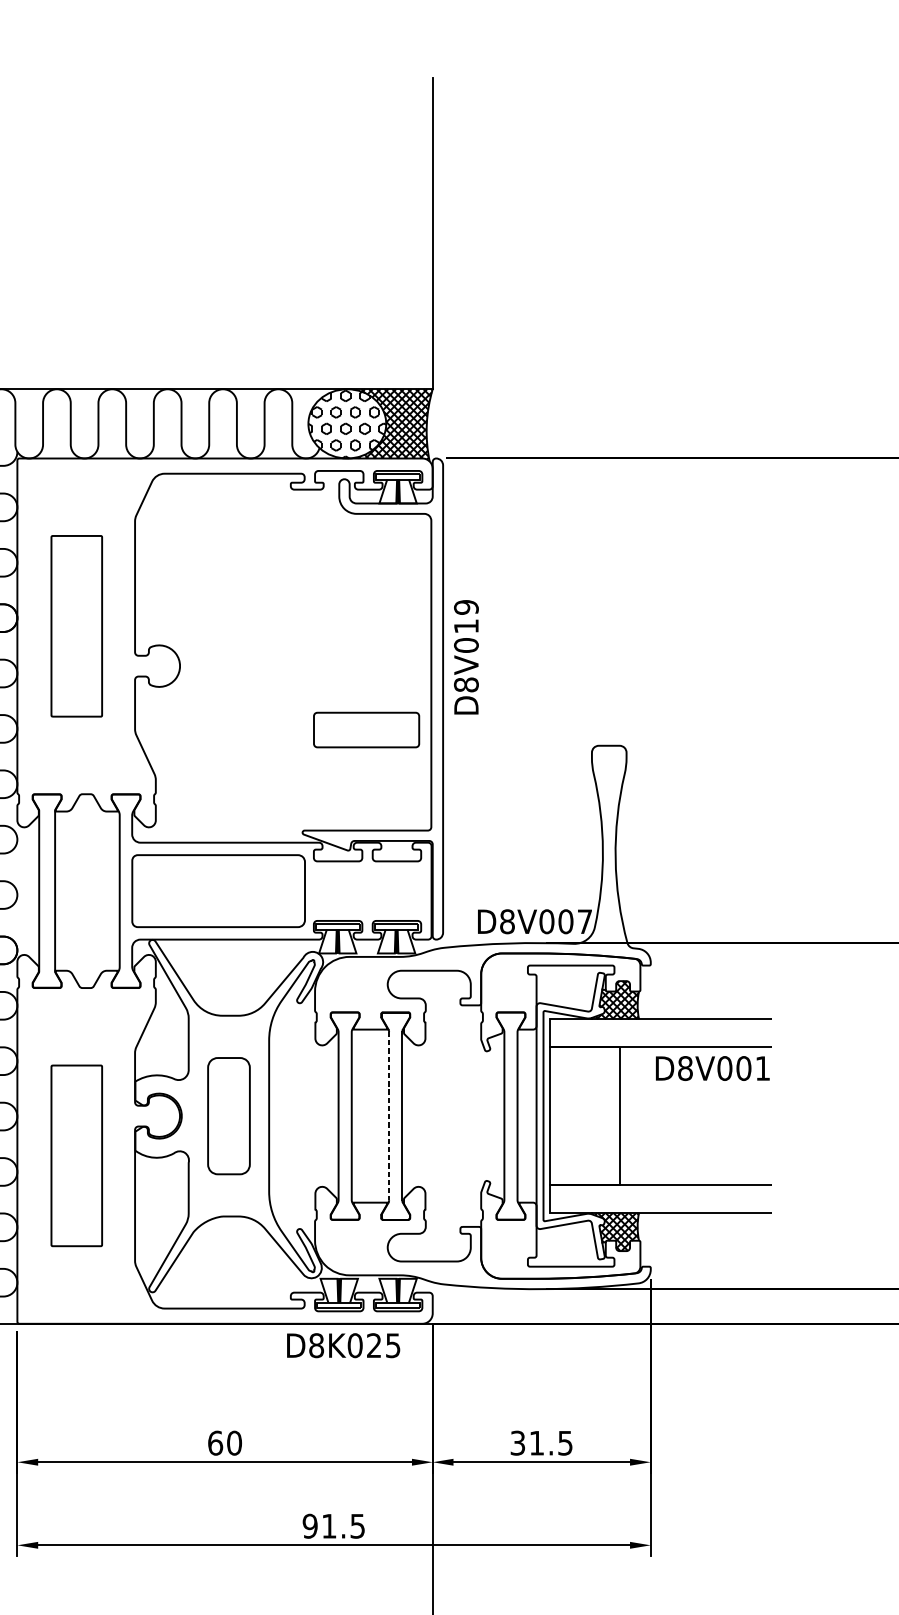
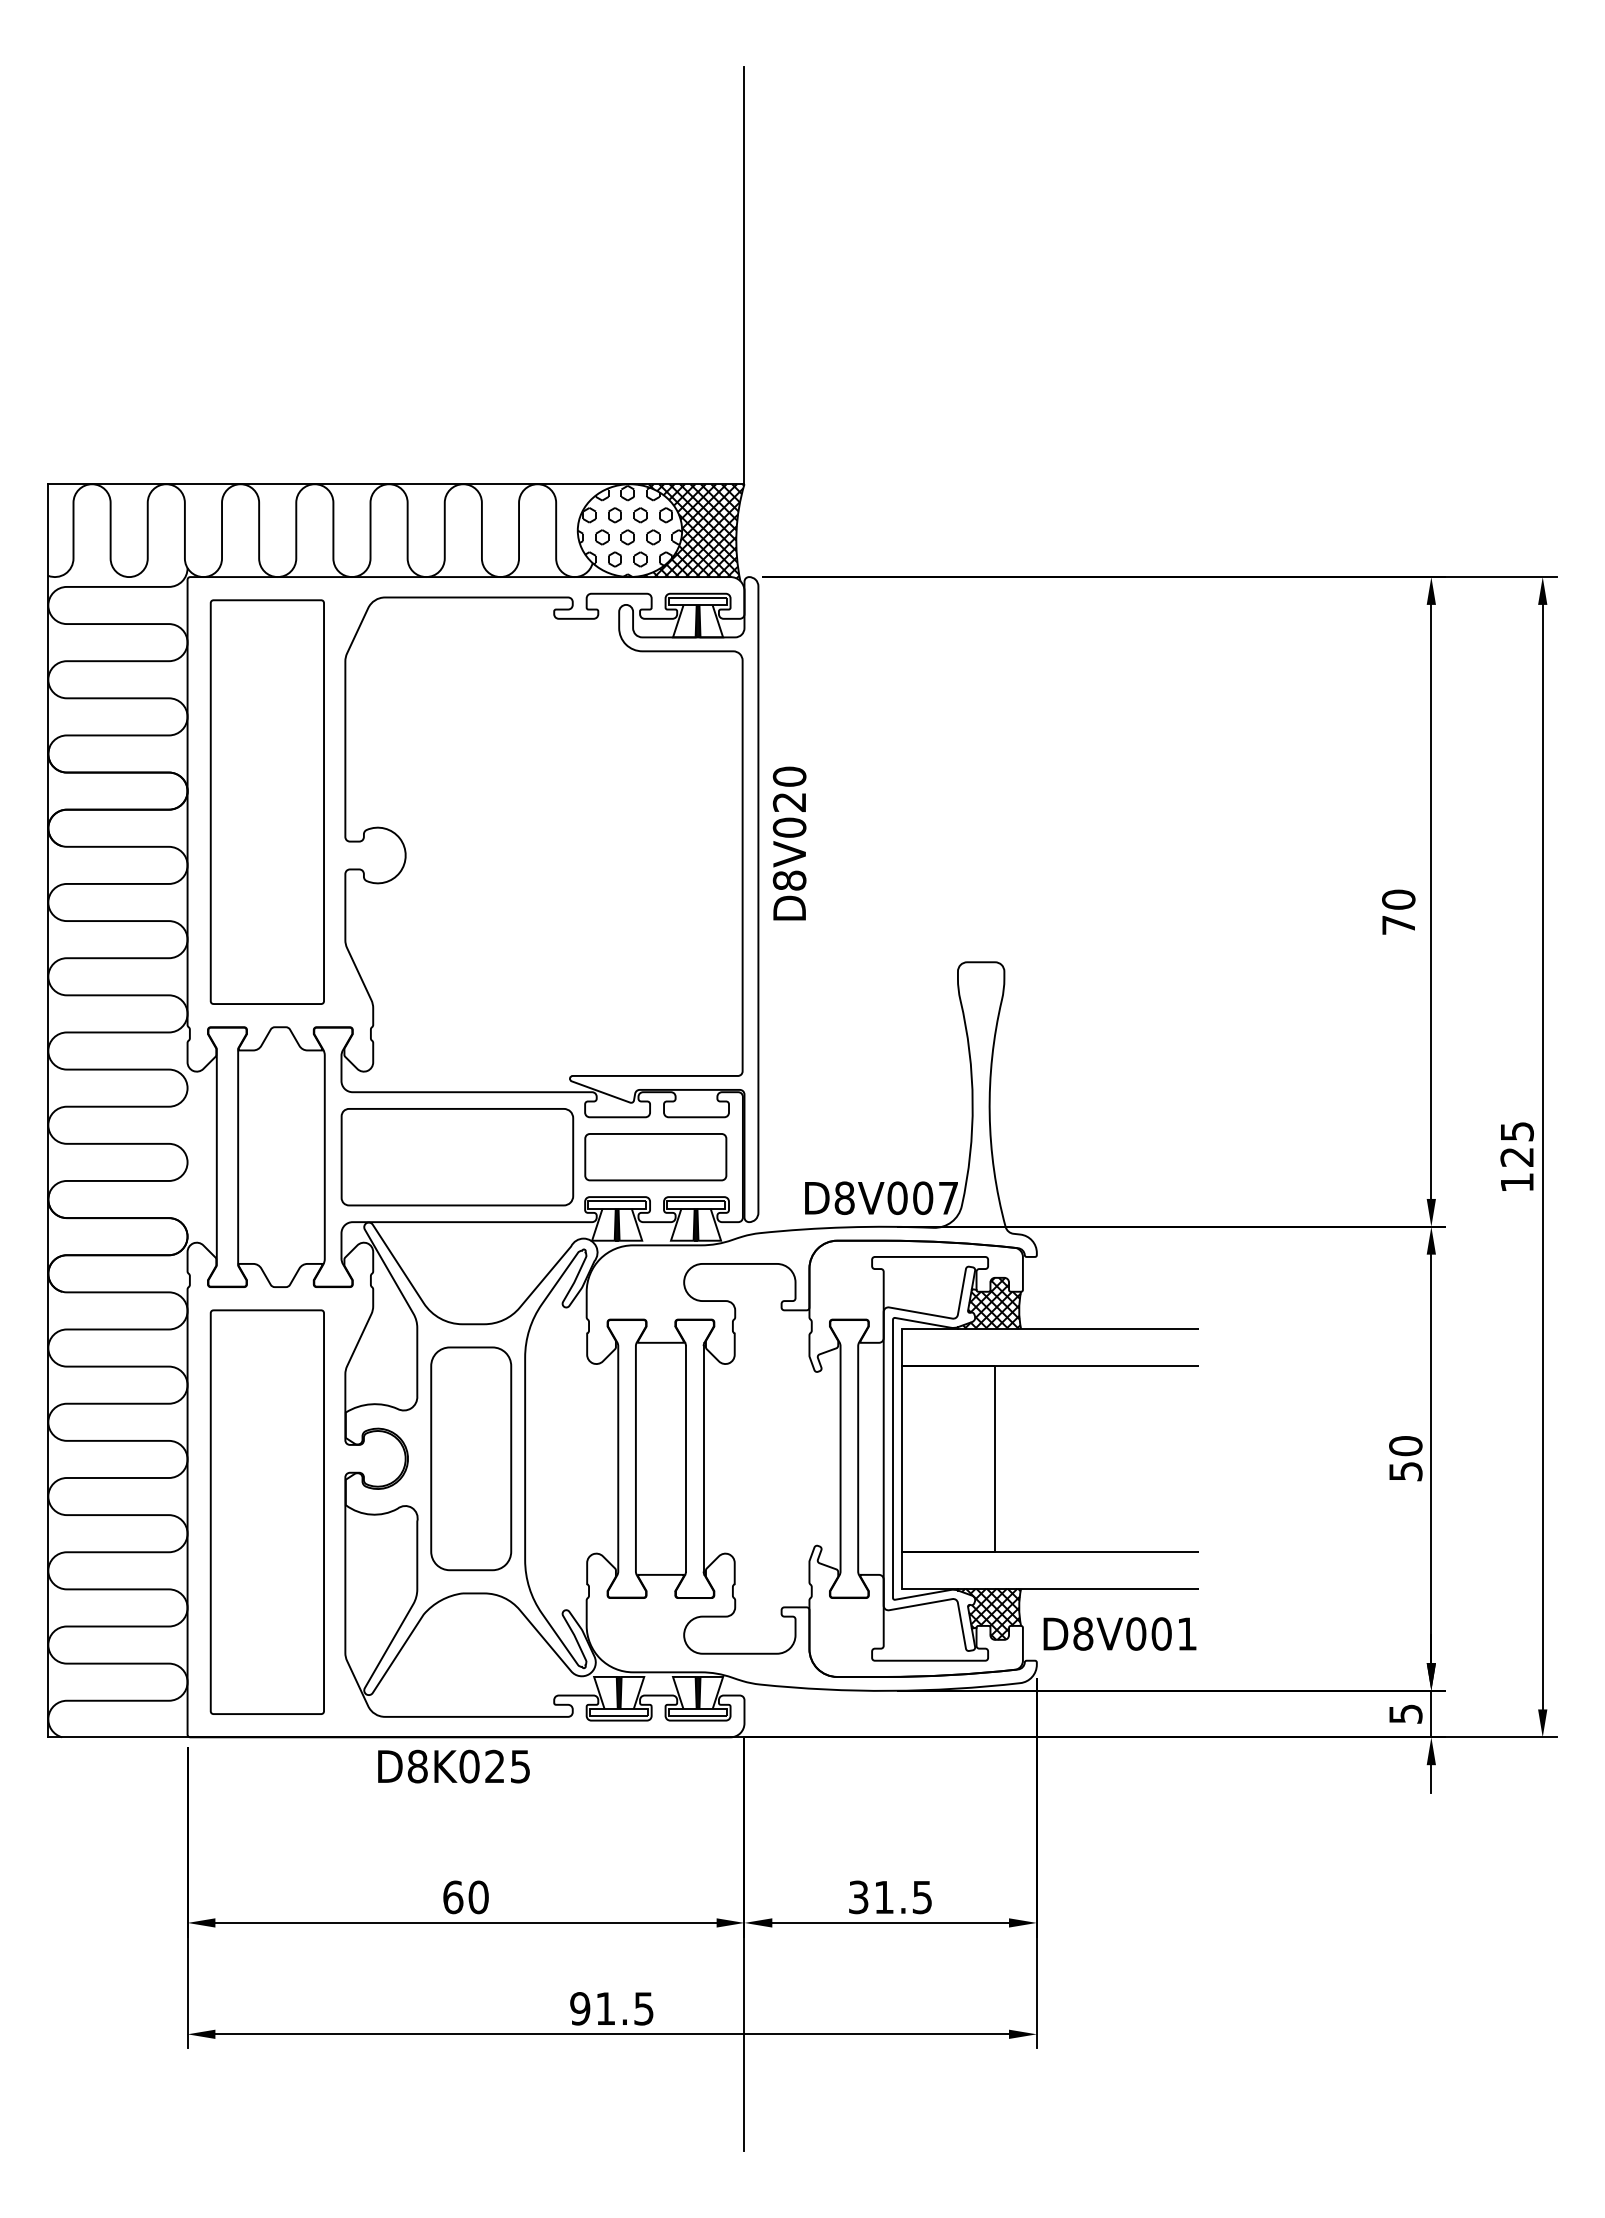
text: (466, 616) -> (789, 788), D8V019 -> D8V020
part: (76, 625) -> (266, 801), size x1.67
part: (366, 730) -> (655, 1157), moved
text: (712, 1068) -> (1119, 1633), moved
part: (229, 1115) -> (471, 1458), size x1.43
line: (389, 1115) -> (686, 1458), dashed -> solid
part: (76, 1155) -> (266, 1511), size x1.67
text: (343, 1345) -> (453, 1766), moved

